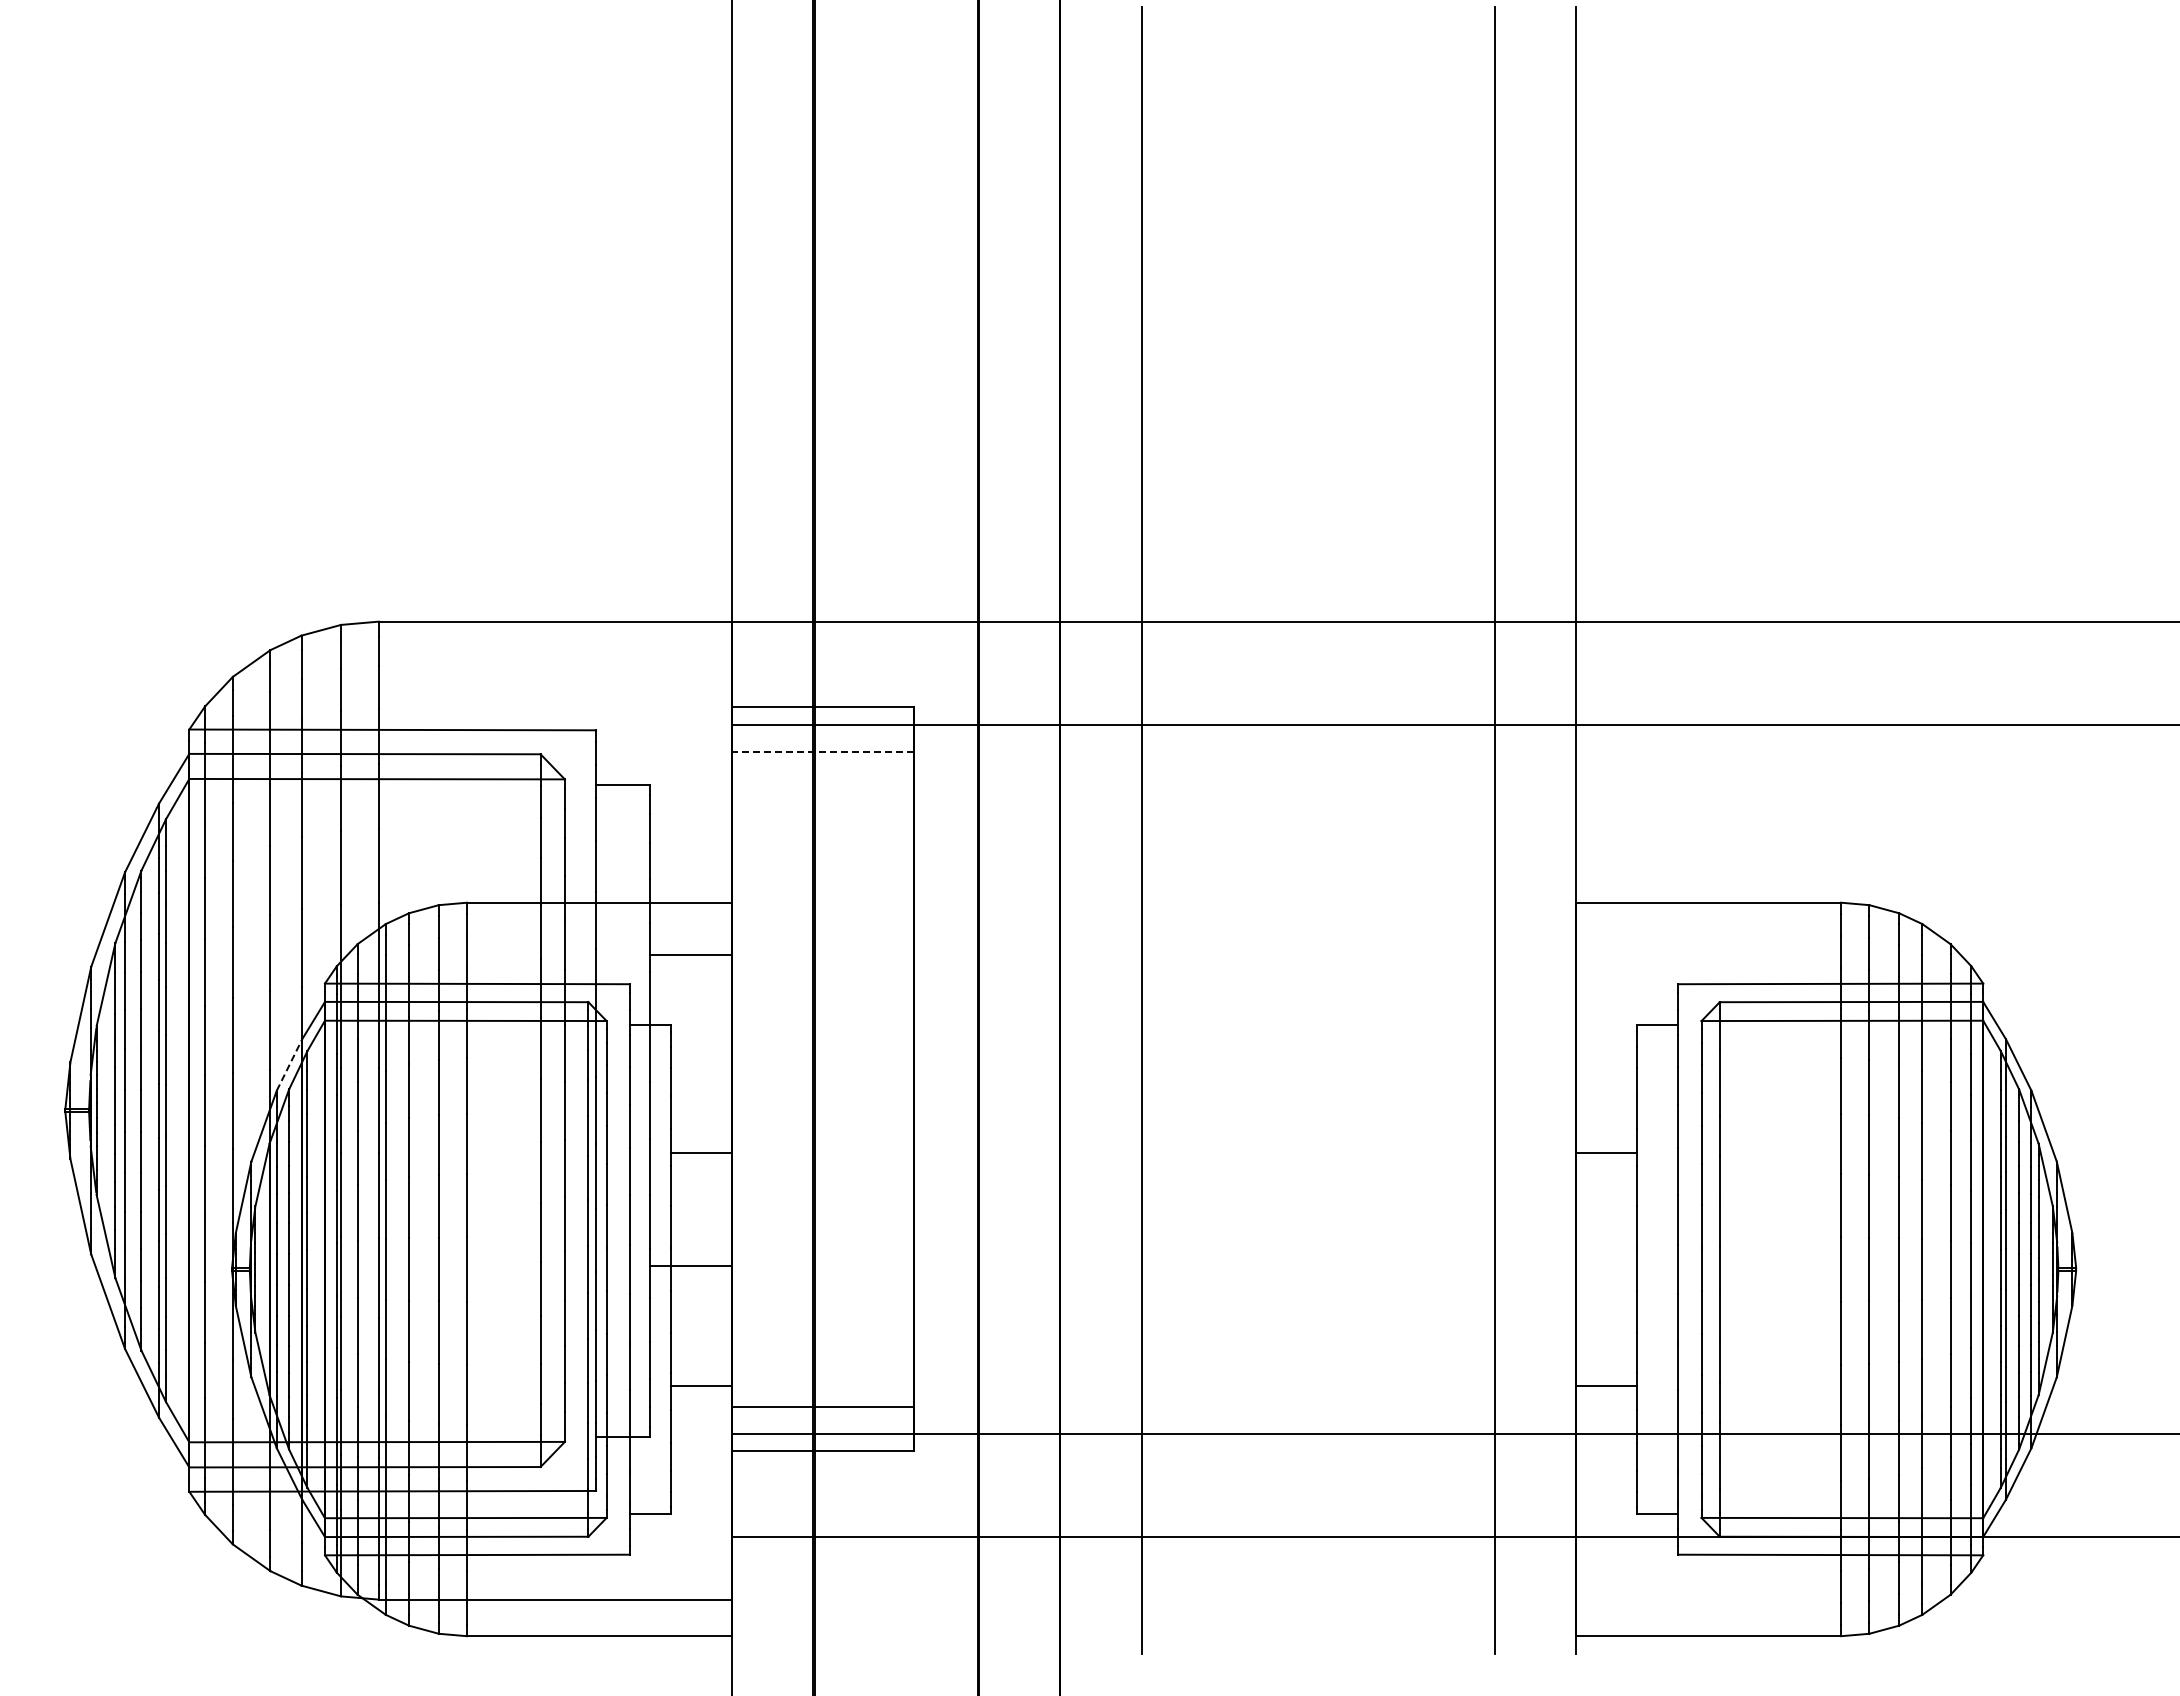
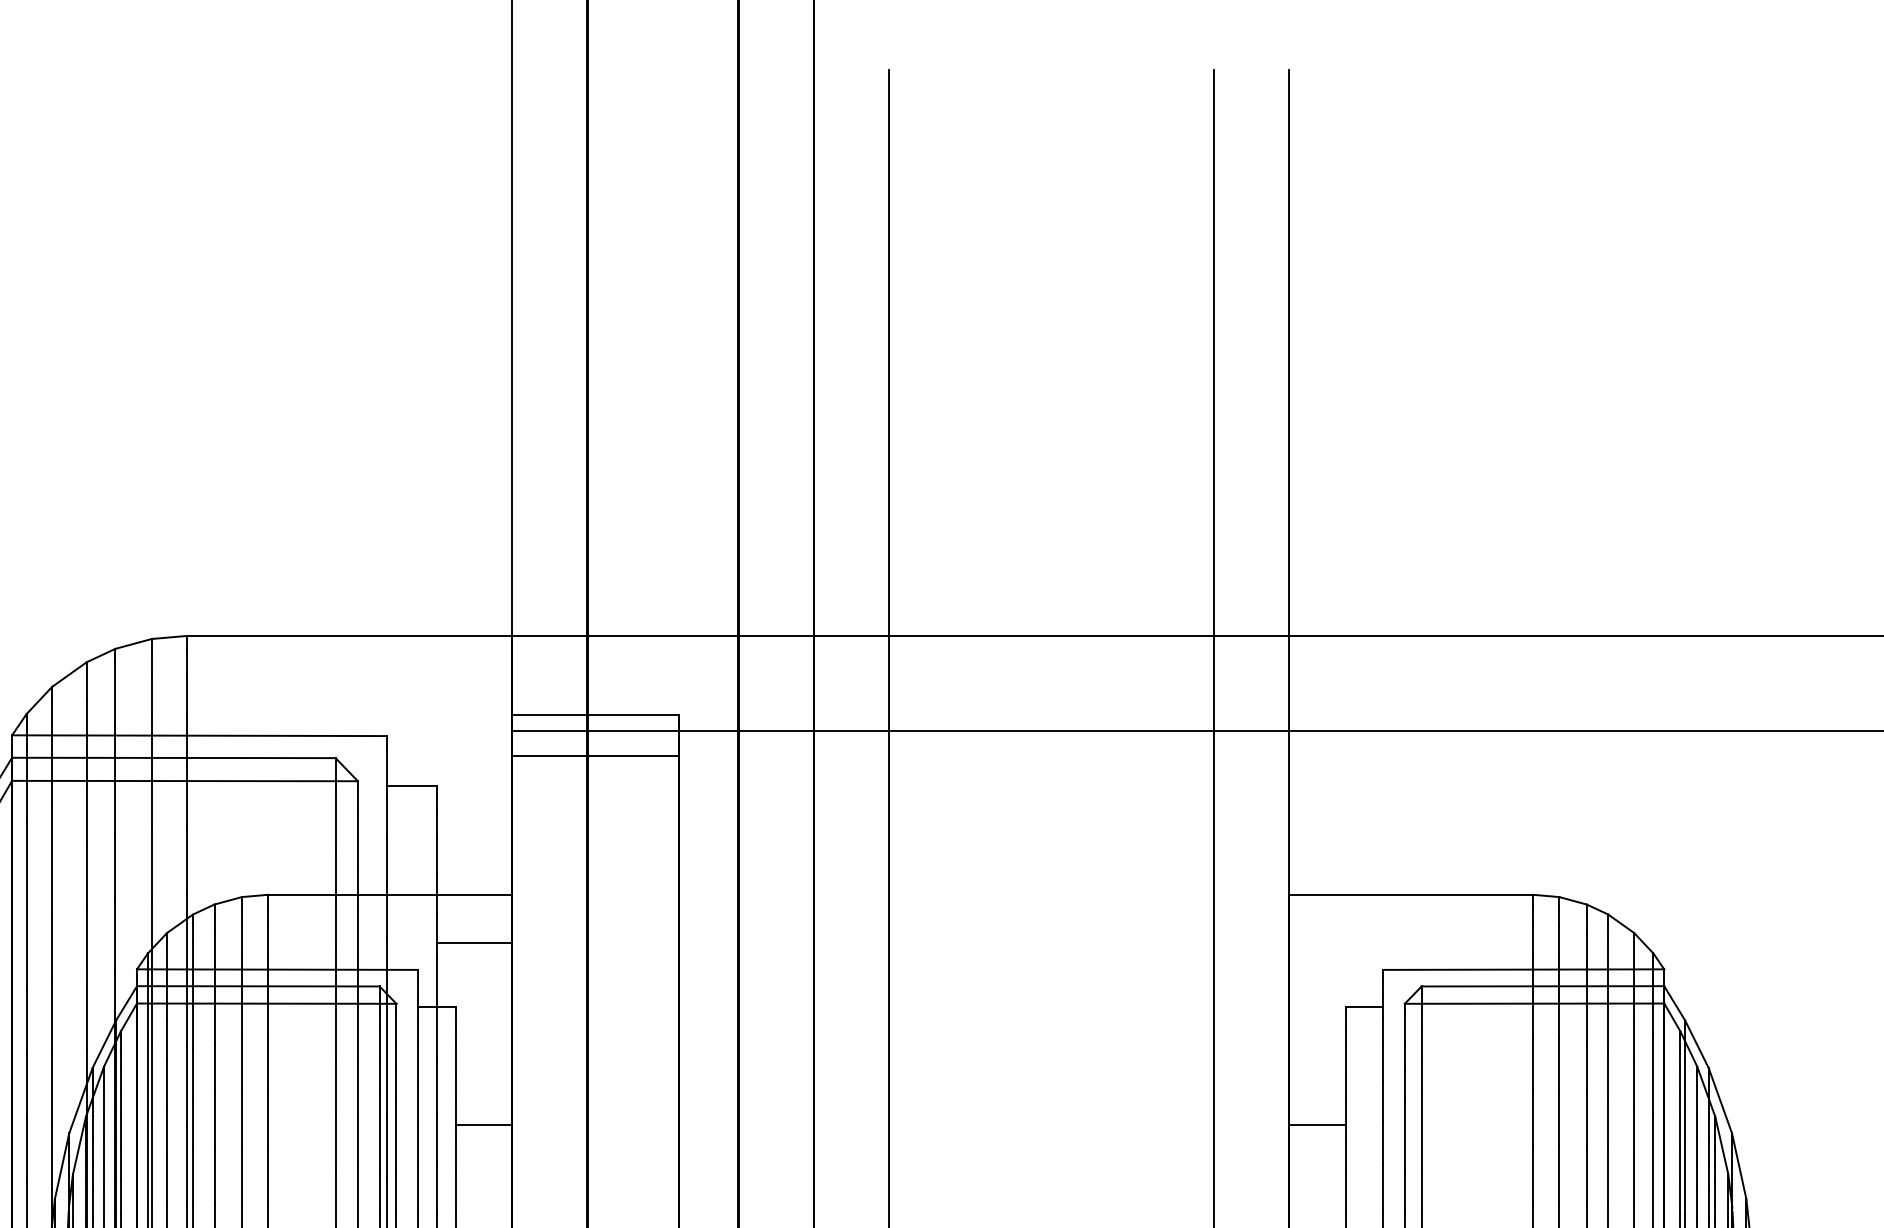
line: (822, 751) -> (595, 755), dashed -> solid
line: (289, 1064) -> (104, 1043), dashed -> solid

